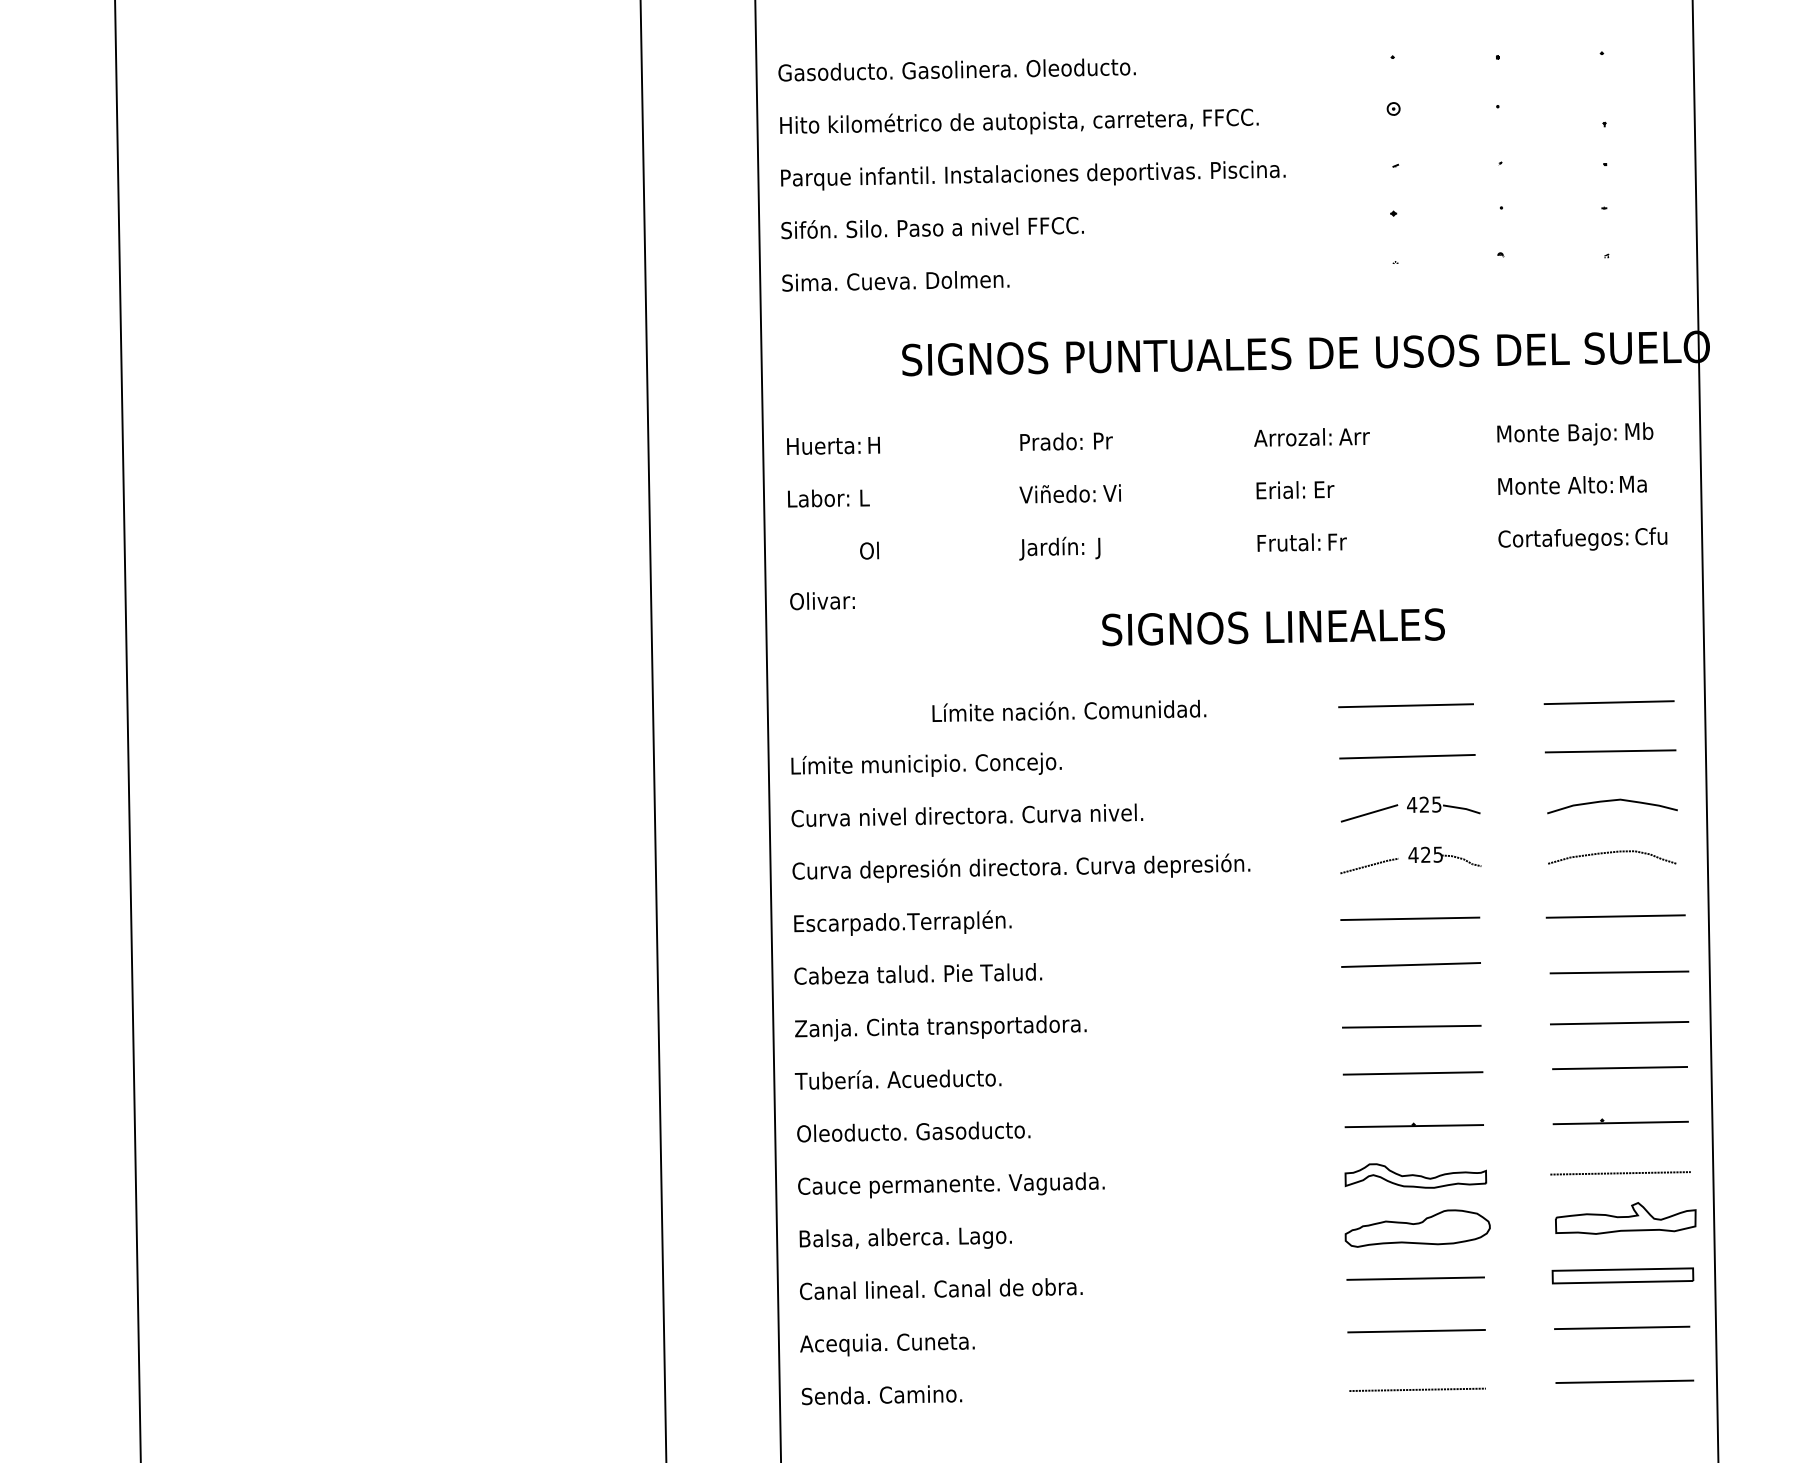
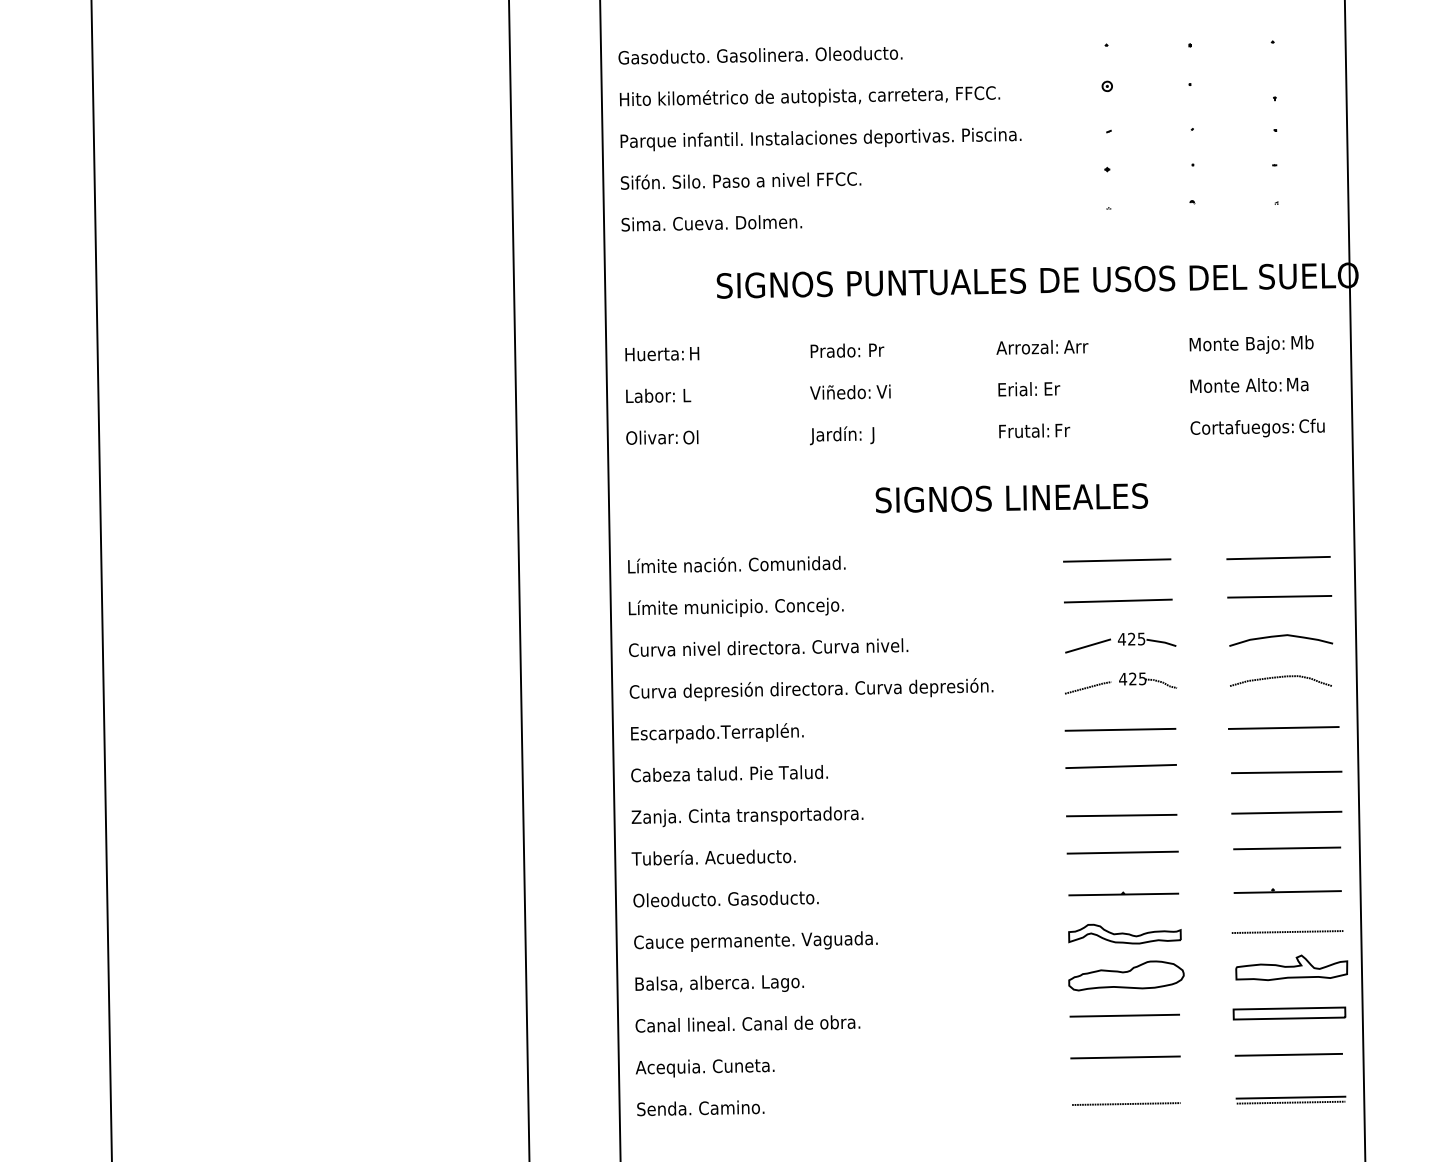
text: (822, 601) -> (651, 437), moved
text: (1069, 710) -> (736, 564), moved
line: (1624, 1387) -> (1290, 1102), added

